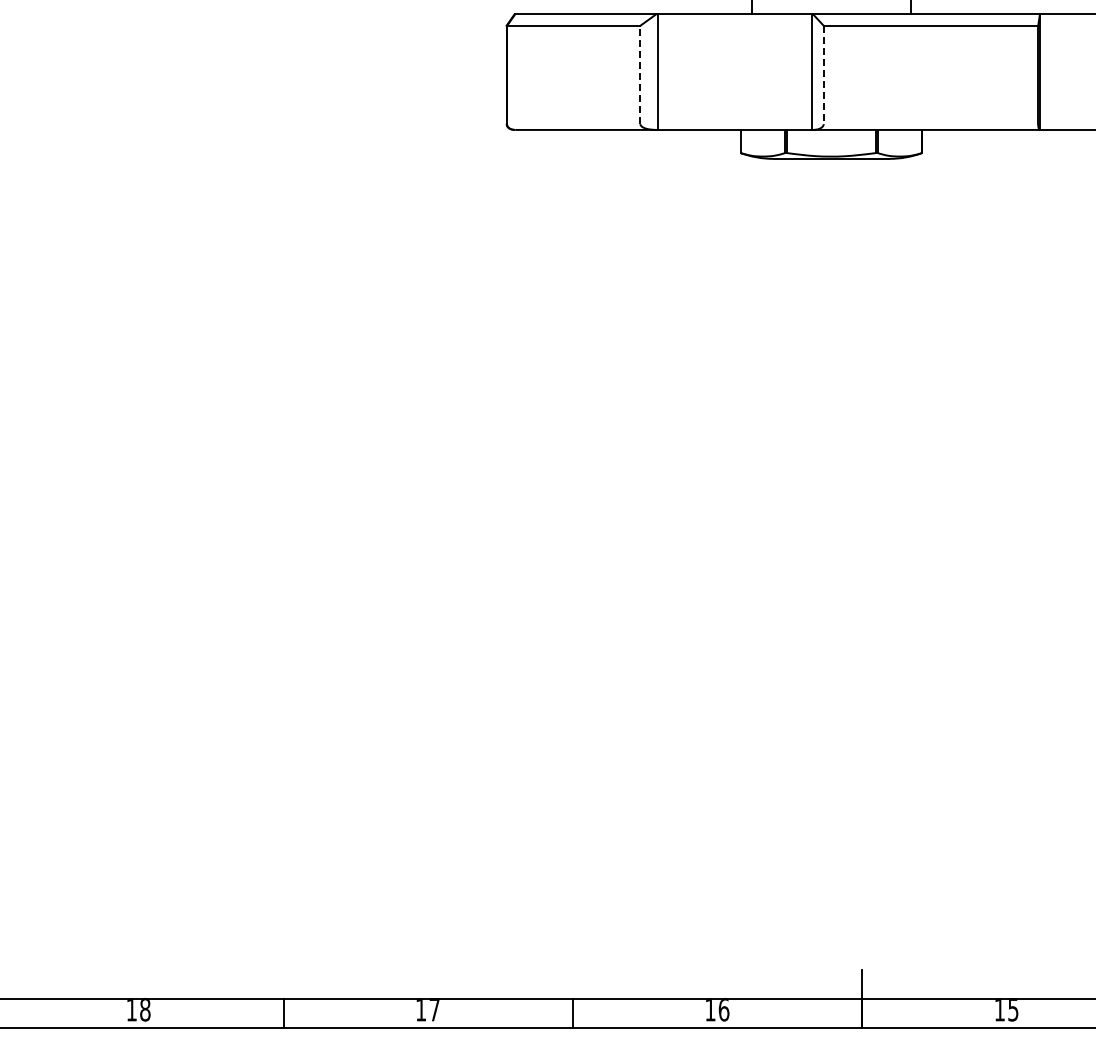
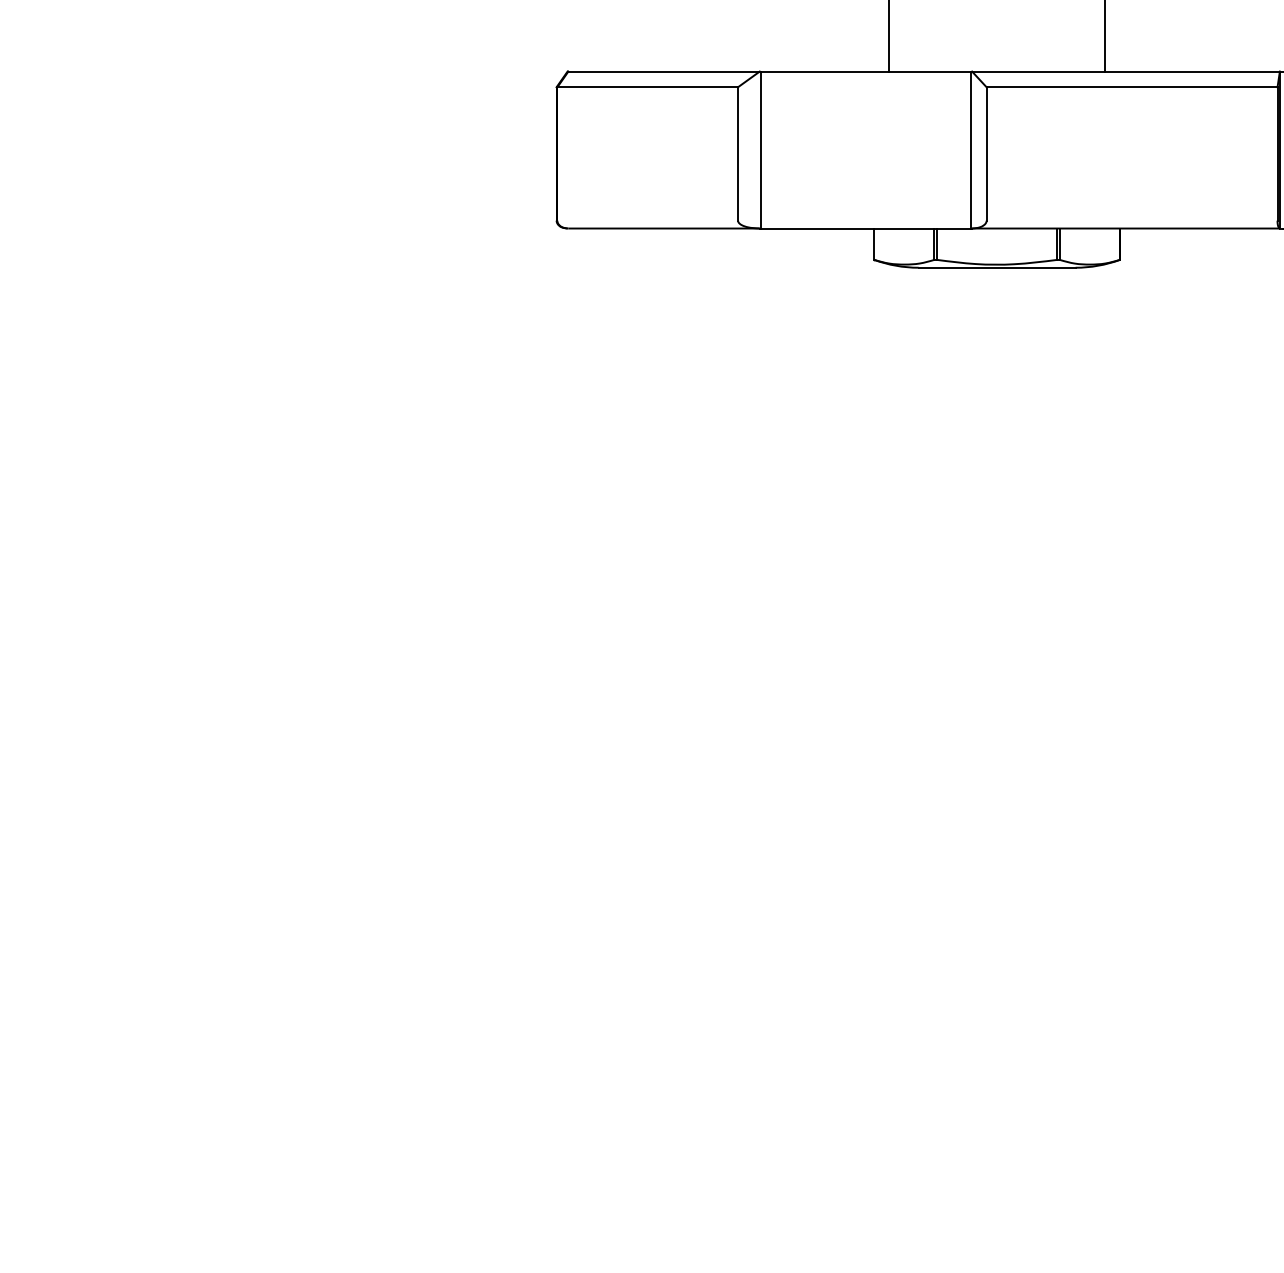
line: (640, 74) -> (738, 153), dashed -> solid
line: (823, 75) -> (986, 154), dashed -> solid

